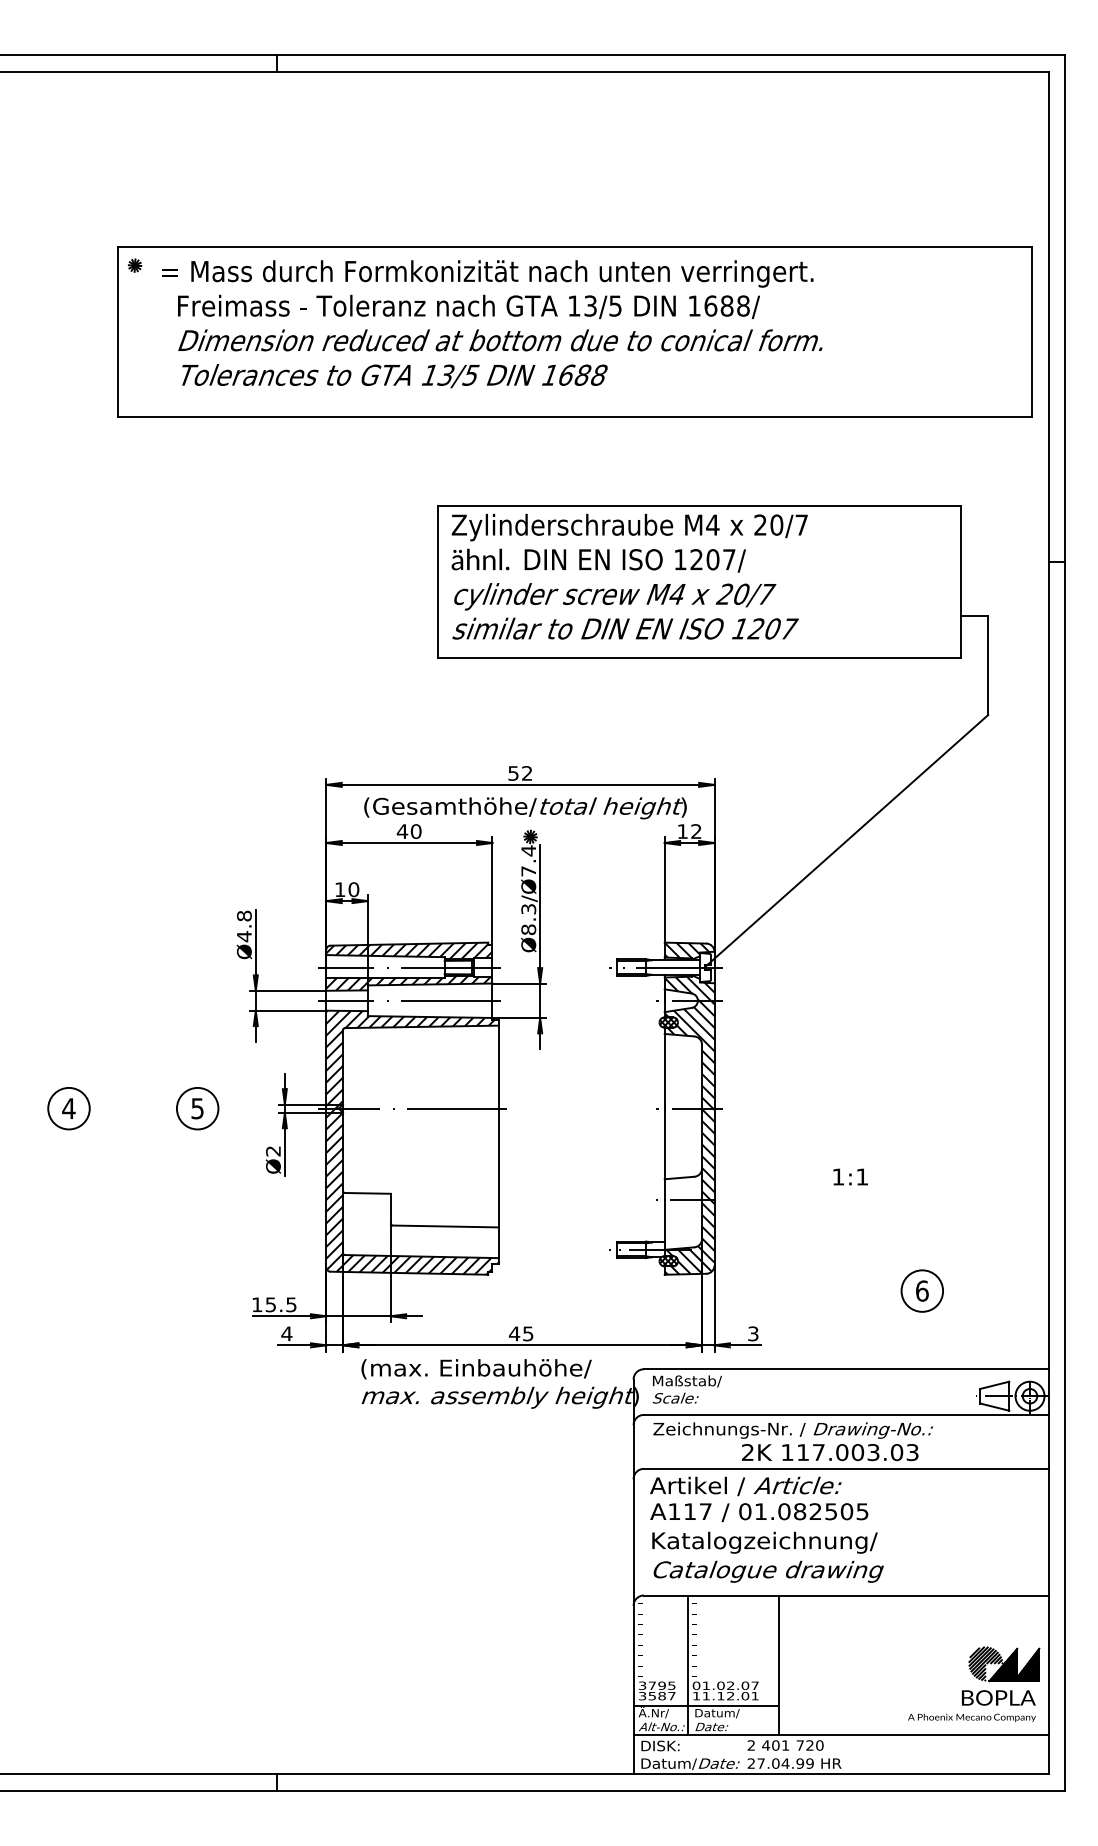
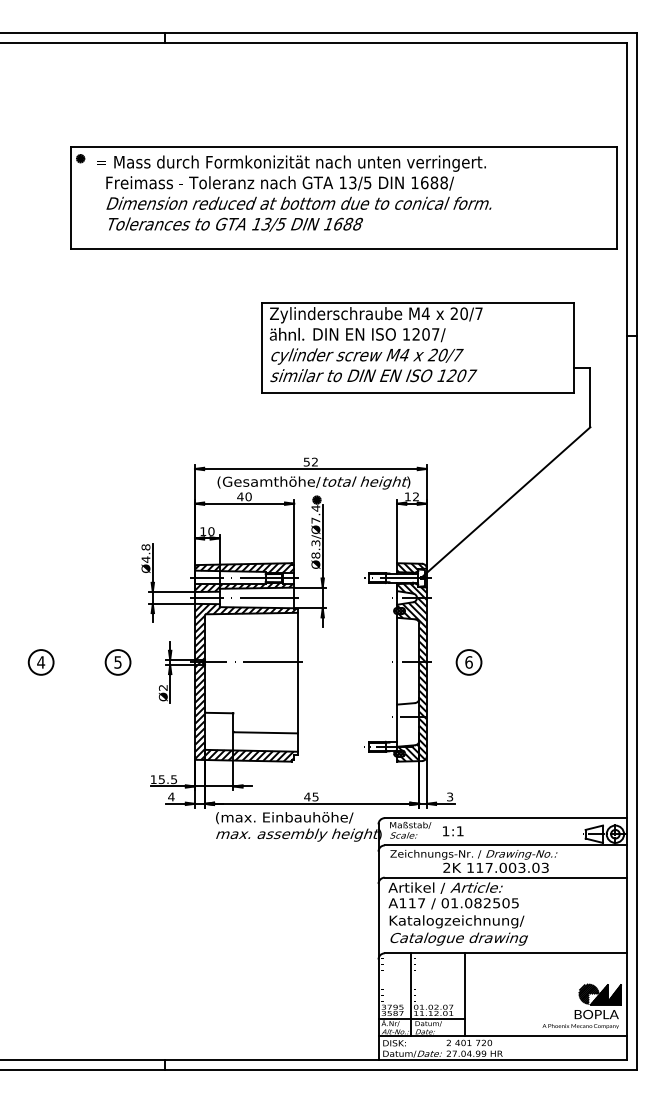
text: (851, 1177) -> (453, 831), moved
part: (921, 1291) -> (468, 662), moved

